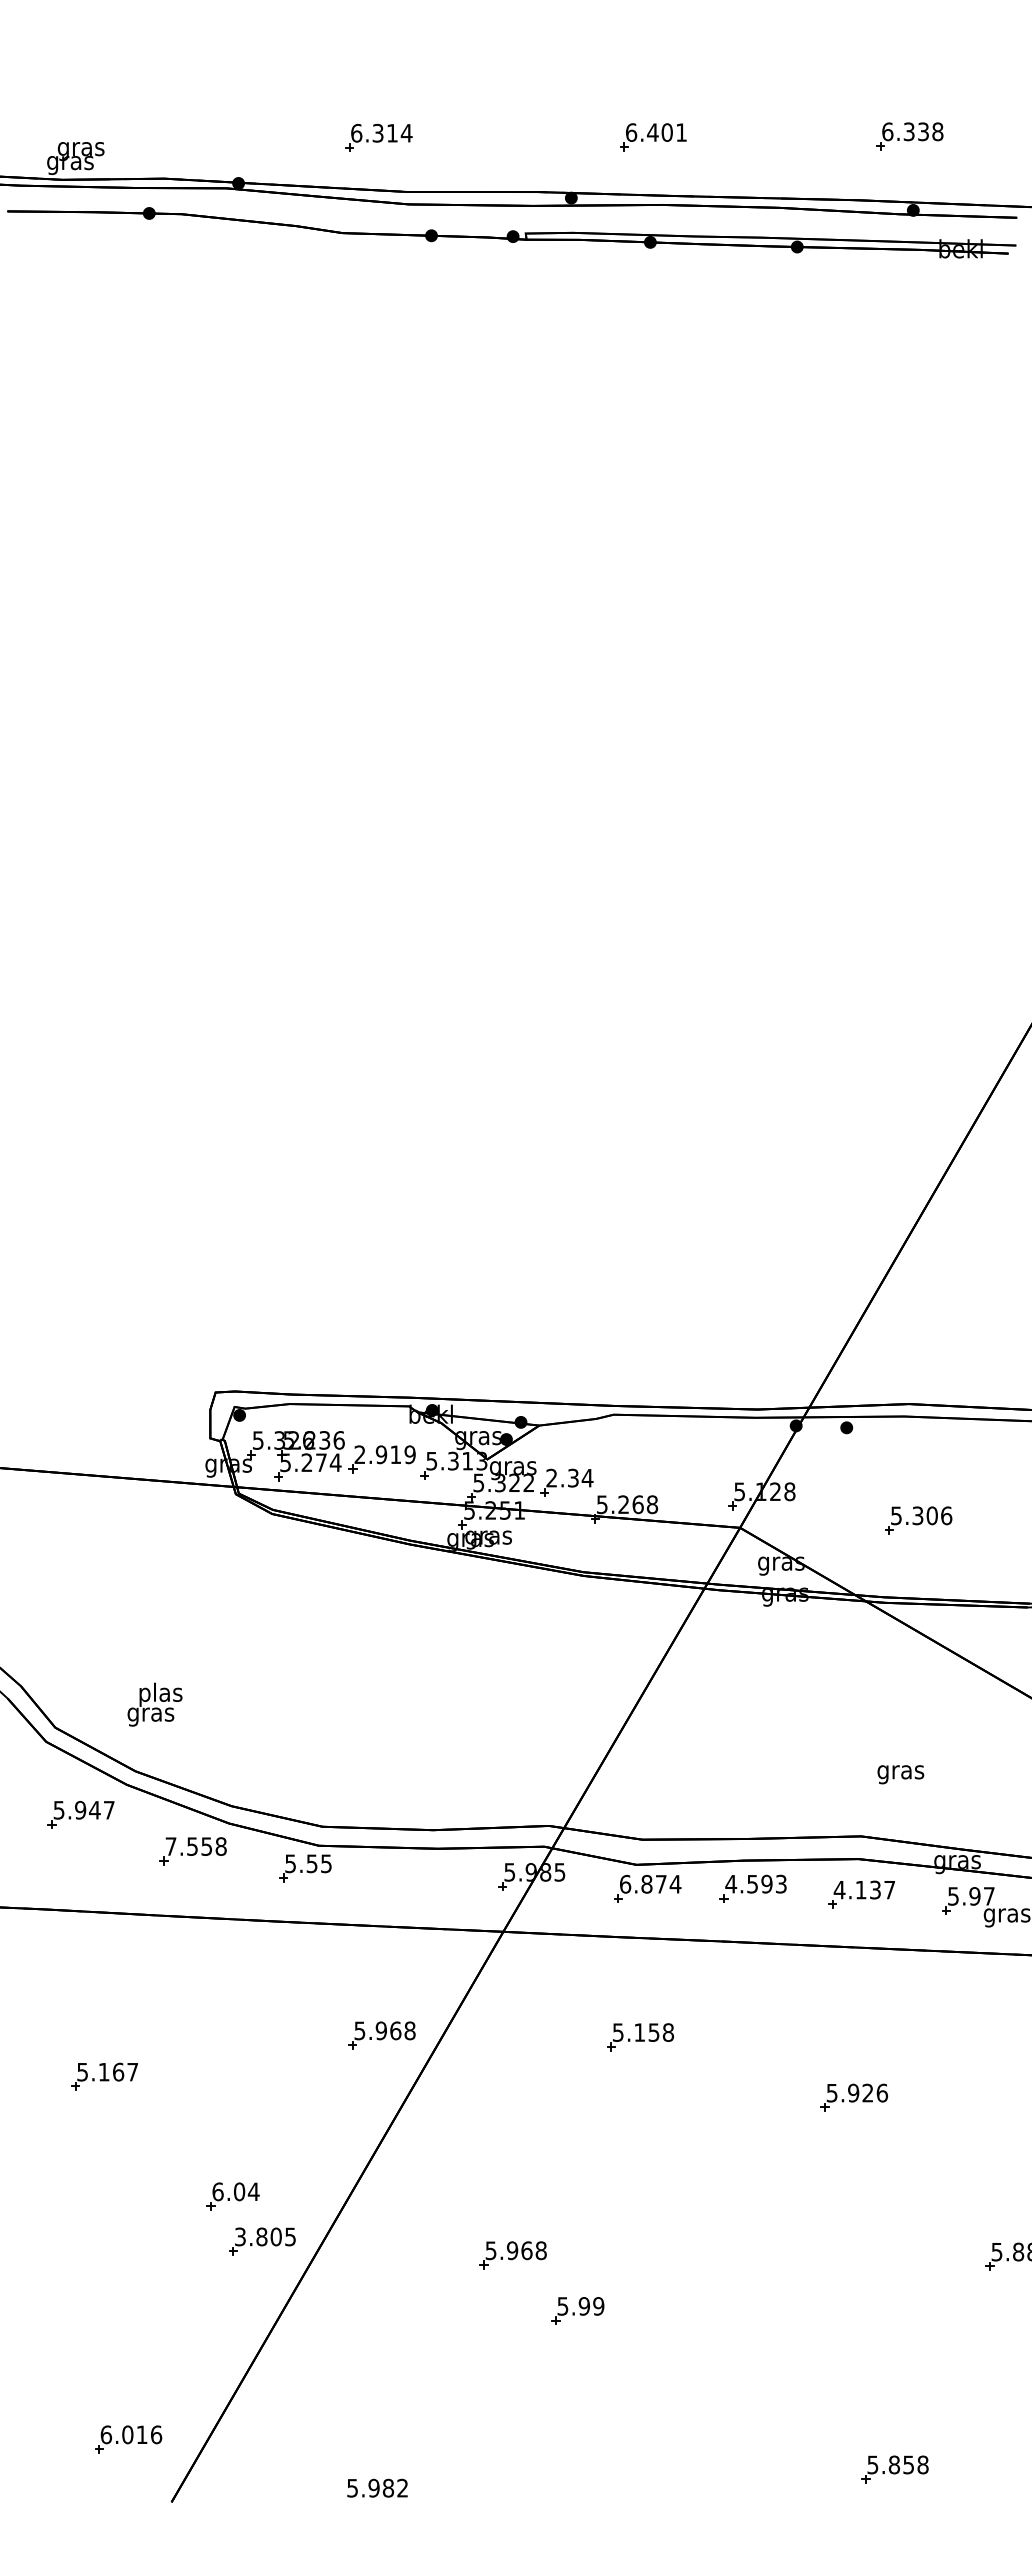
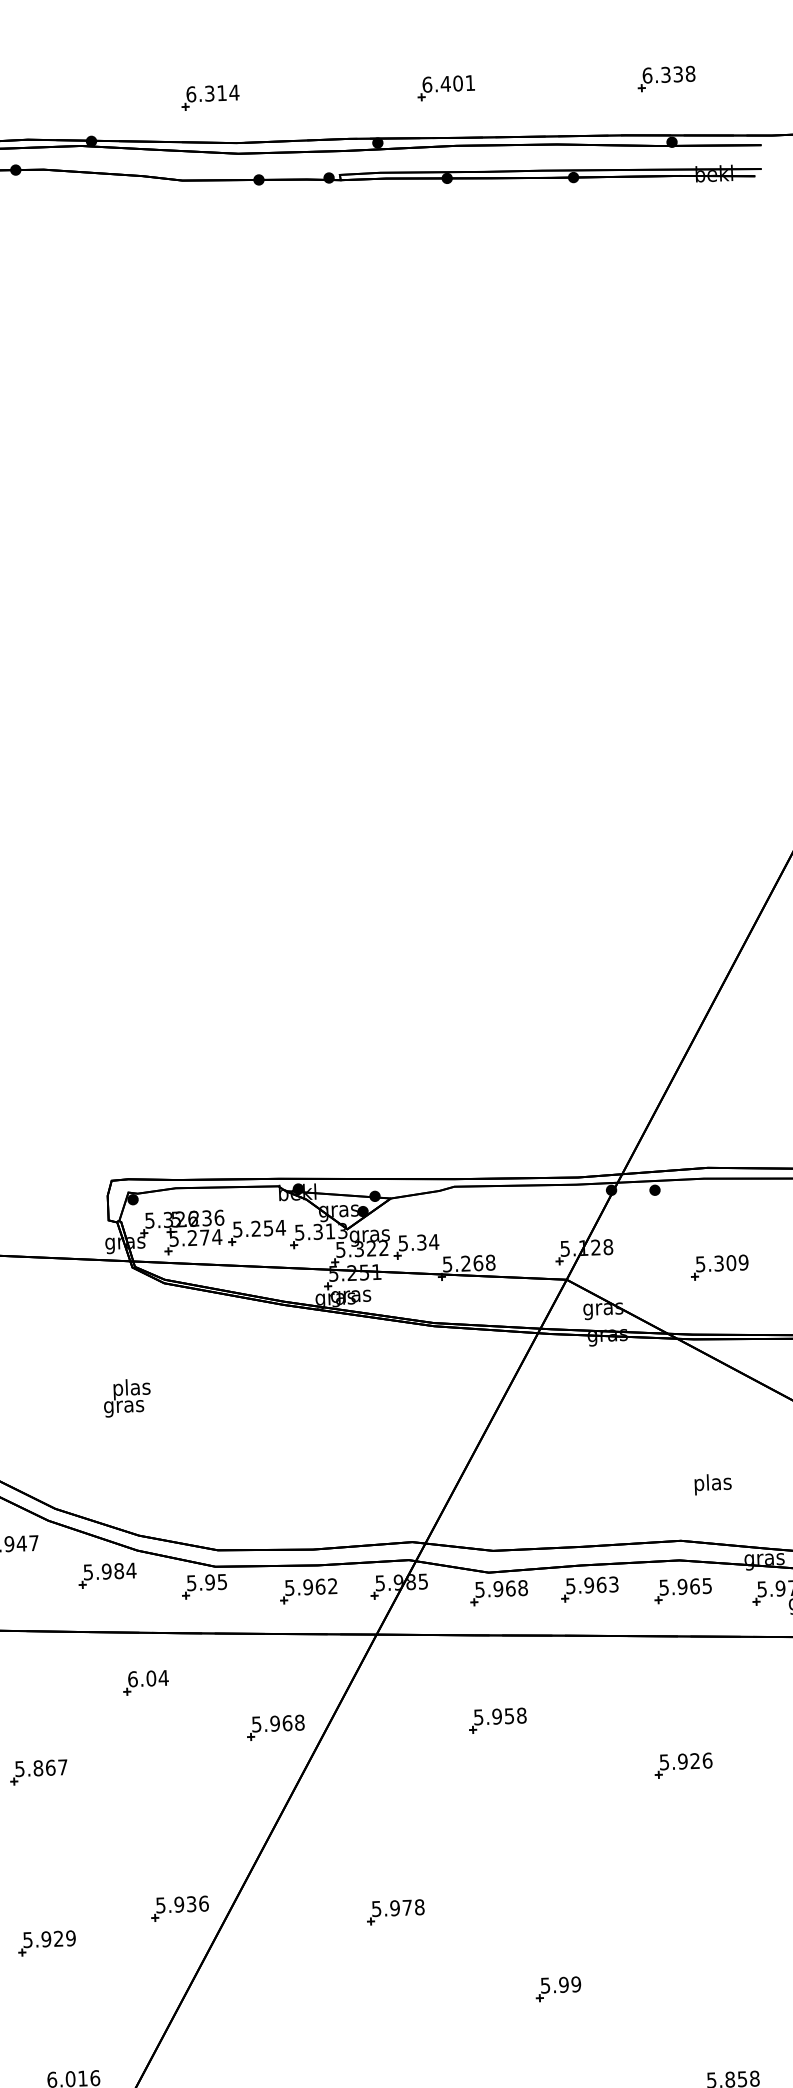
text: (385, 1454) -> (259, 1228), 2.919 -> 5.254
text: (551, 1477) -> (403, 1242), 2.34 -> 5.34
text: (946, 1515) -> (743, 1262), 5.306 -> 5.309
text: (154, 1704) -> (126, 1397), moved
text: (900, 1772) -> (712, 1484), gras -> plas
text: (196, 1846) -> (110, 1571), 7.558 -> 5.984
text: (311, 1863) -> (209, 1582), 5.55 -> 5.95
part: (426, 1878) -> (308, 1591), added
text: (650, 1883) -> (501, 1588), 6.874 -> 5.968
text: (748, 1883) -> (585, 1584), 4.593 -> 5.963
text: (864, 1889) -> (685, 1586), 4.137 -> 5.965
text: (639, 2032) -> (496, 1716), 5.158 -> 5.958
text: (103, 2071) -> (37, 1767), 5.167 -> 5.867
part: (232, 2196) -> (145, 1682), moved
text: (265, 2236) -> (182, 1904), 3.805 -> 5.936
text: (526, 2250) -> (407, 1907), 5.968 -> 5.978
part: (106, 2275) -> (47, 1942), added
part: (577, 2310) -> (558, 1988), moved

